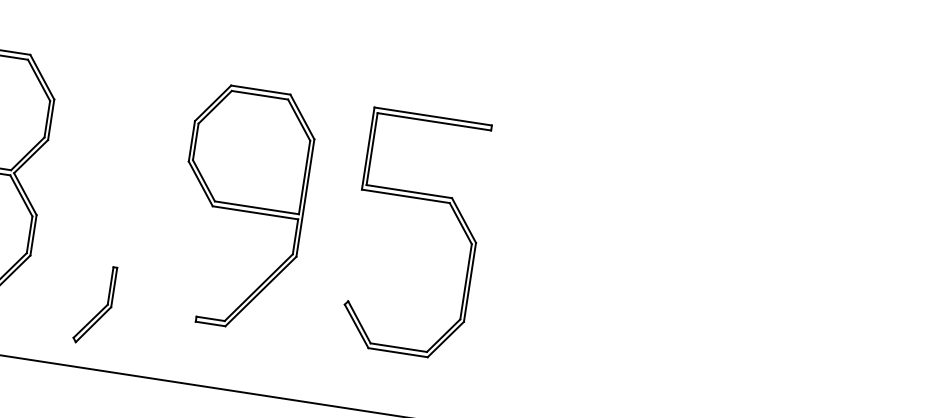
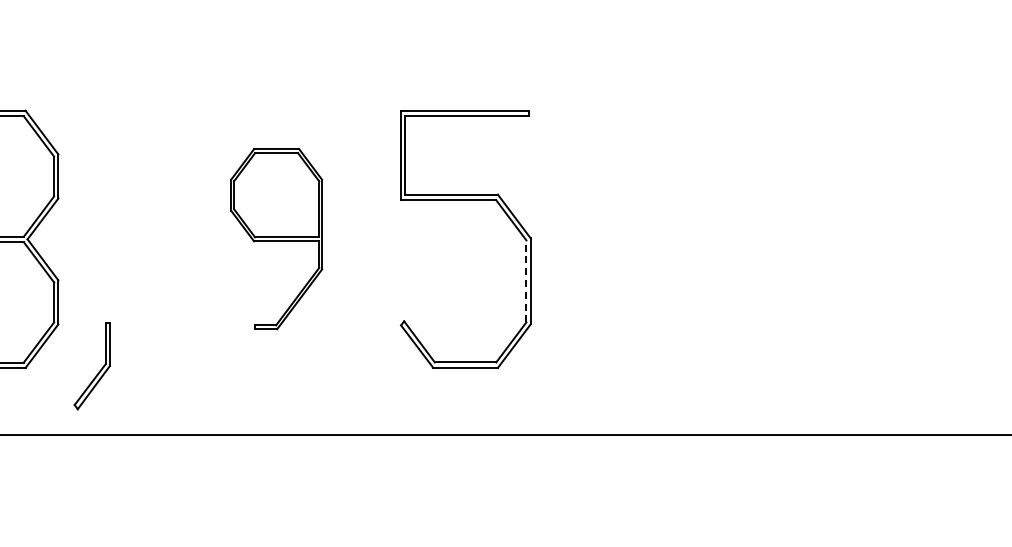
part: (242, 207) -> (276, 238), size x0.7
line: (466, 281) -> (526, 281), solid -> dashed
part: (101, 309) -> (99, 370), moved

